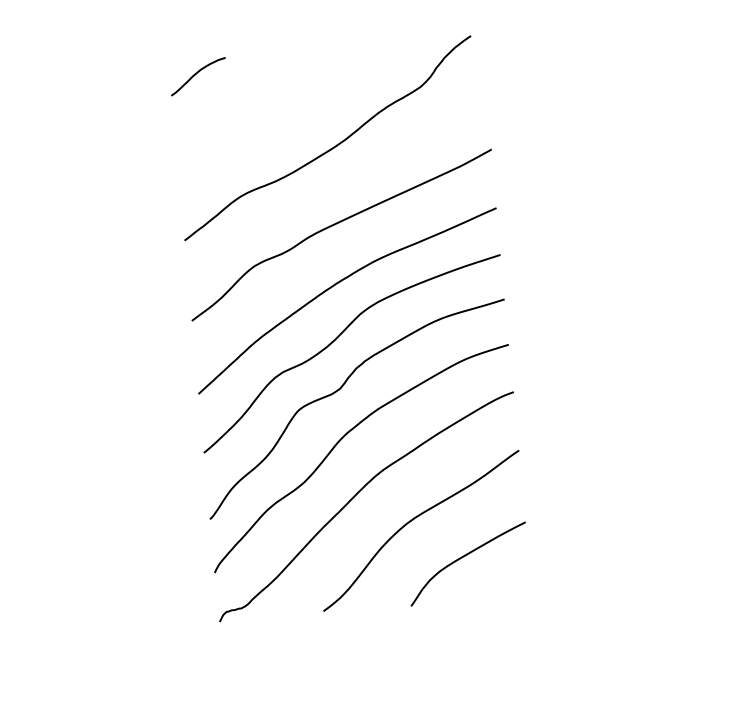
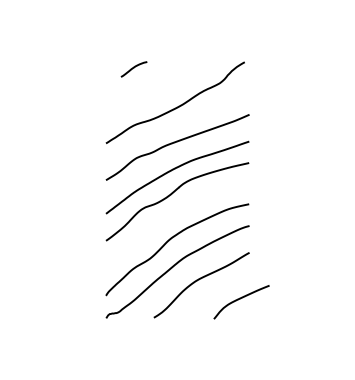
curve: (196, 74) -> (133, 68), moved
curve: (339, 391) -> (170, 218), removed
curve: (465, 558) -> (240, 299), moved

